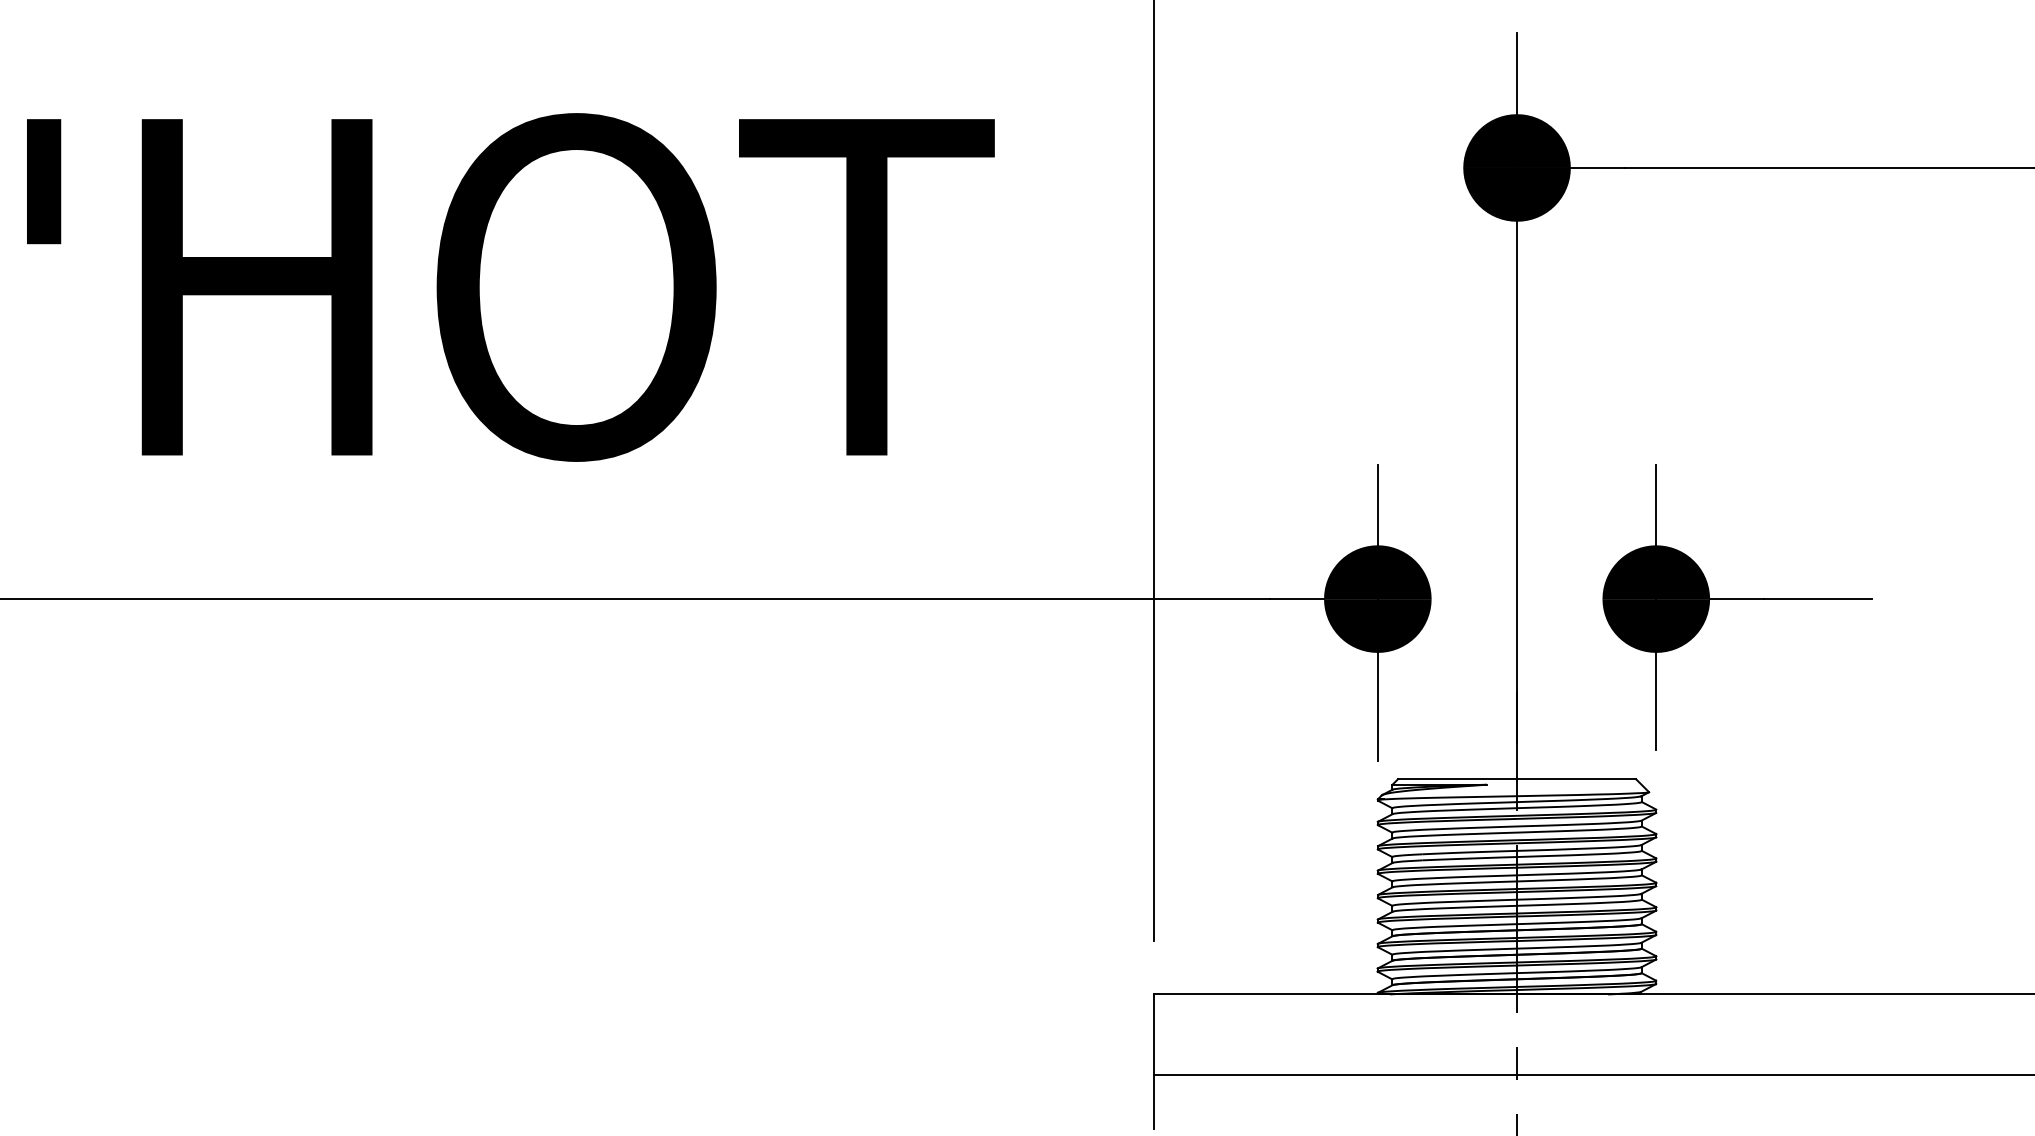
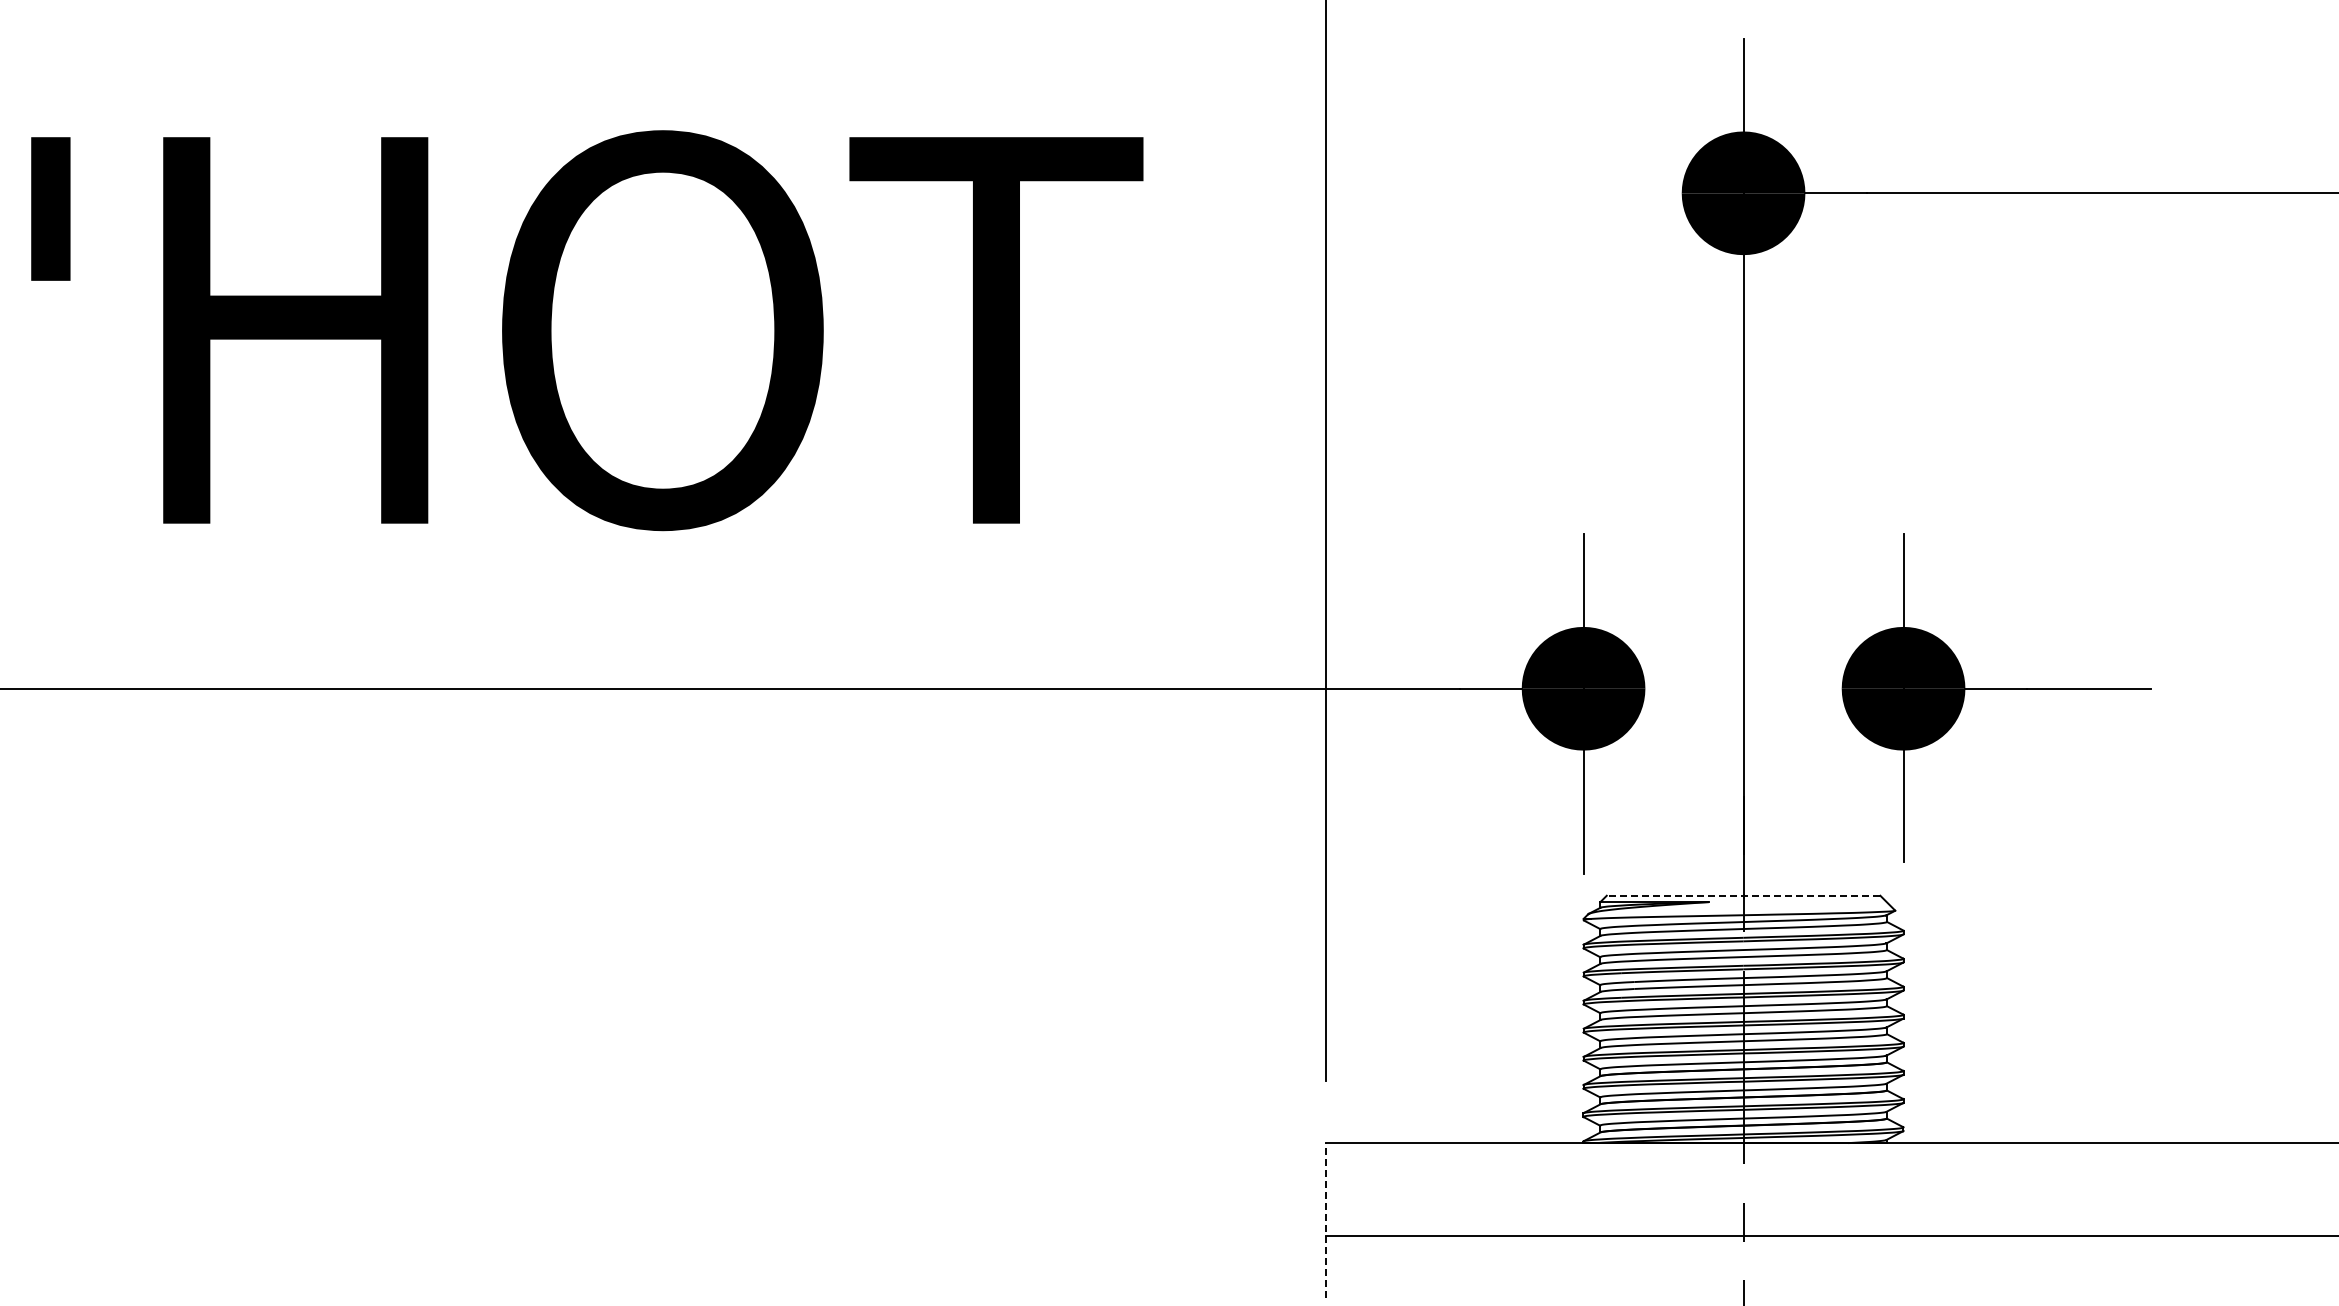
line: (1516, 779) -> (1743, 895), solid -> dashed
line: (1154, 1060) -> (1326, 1219), solid -> dashed

